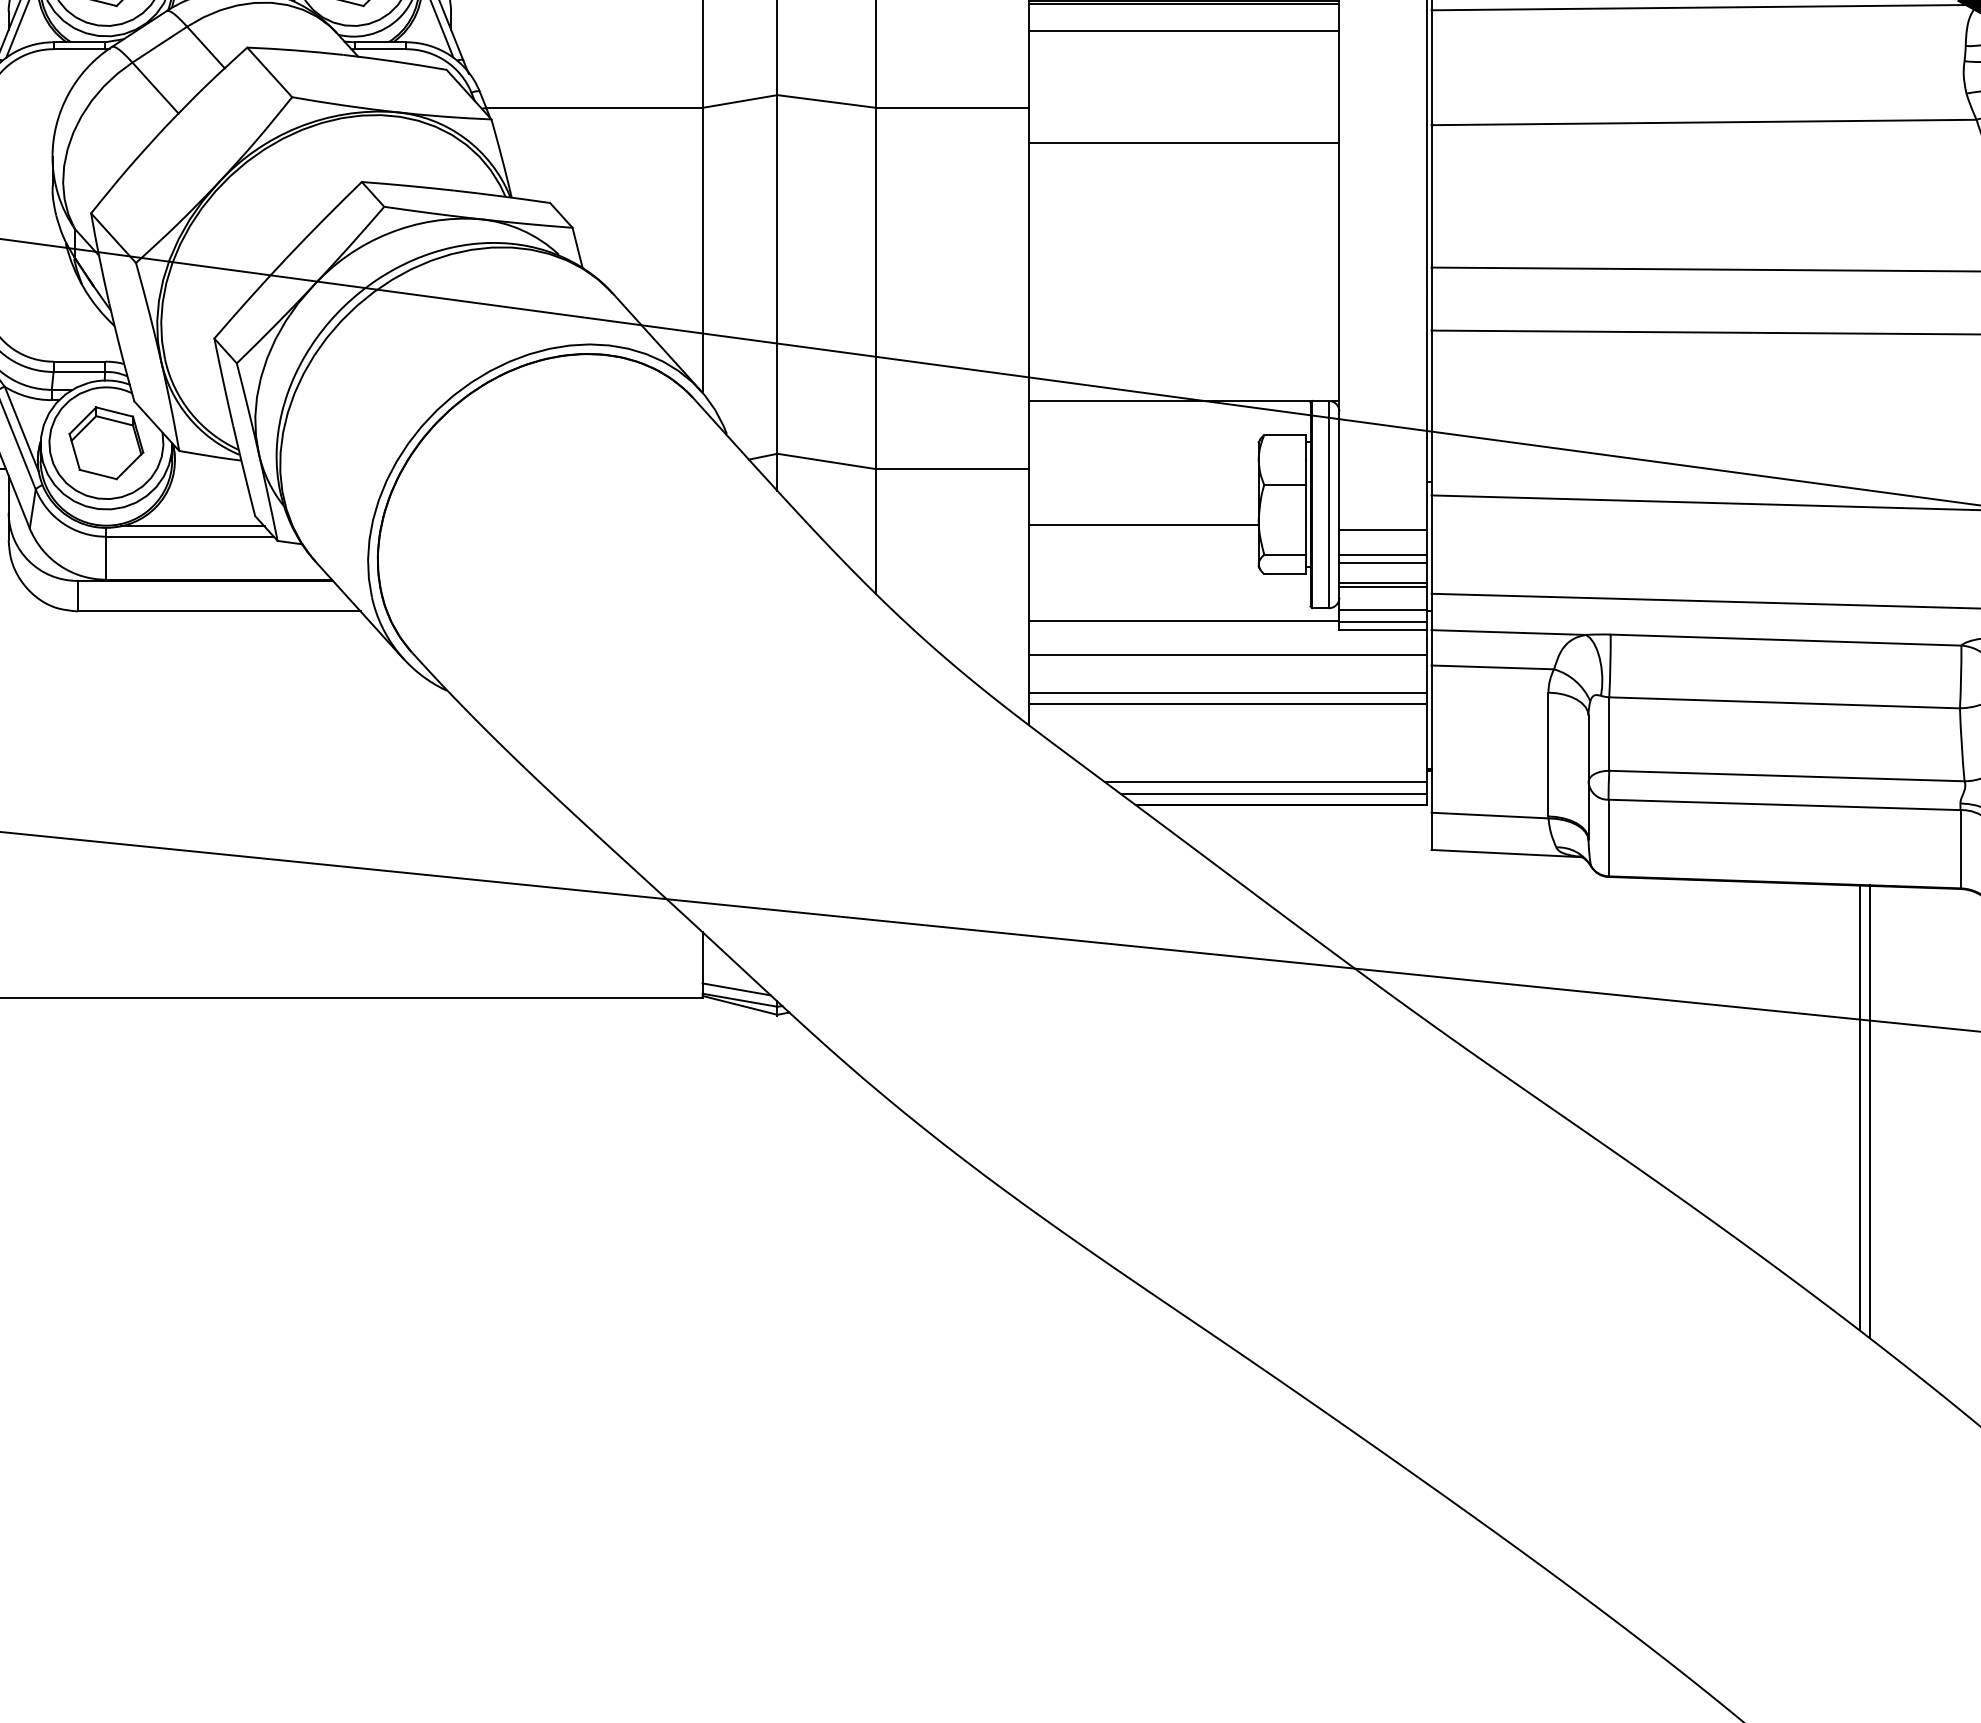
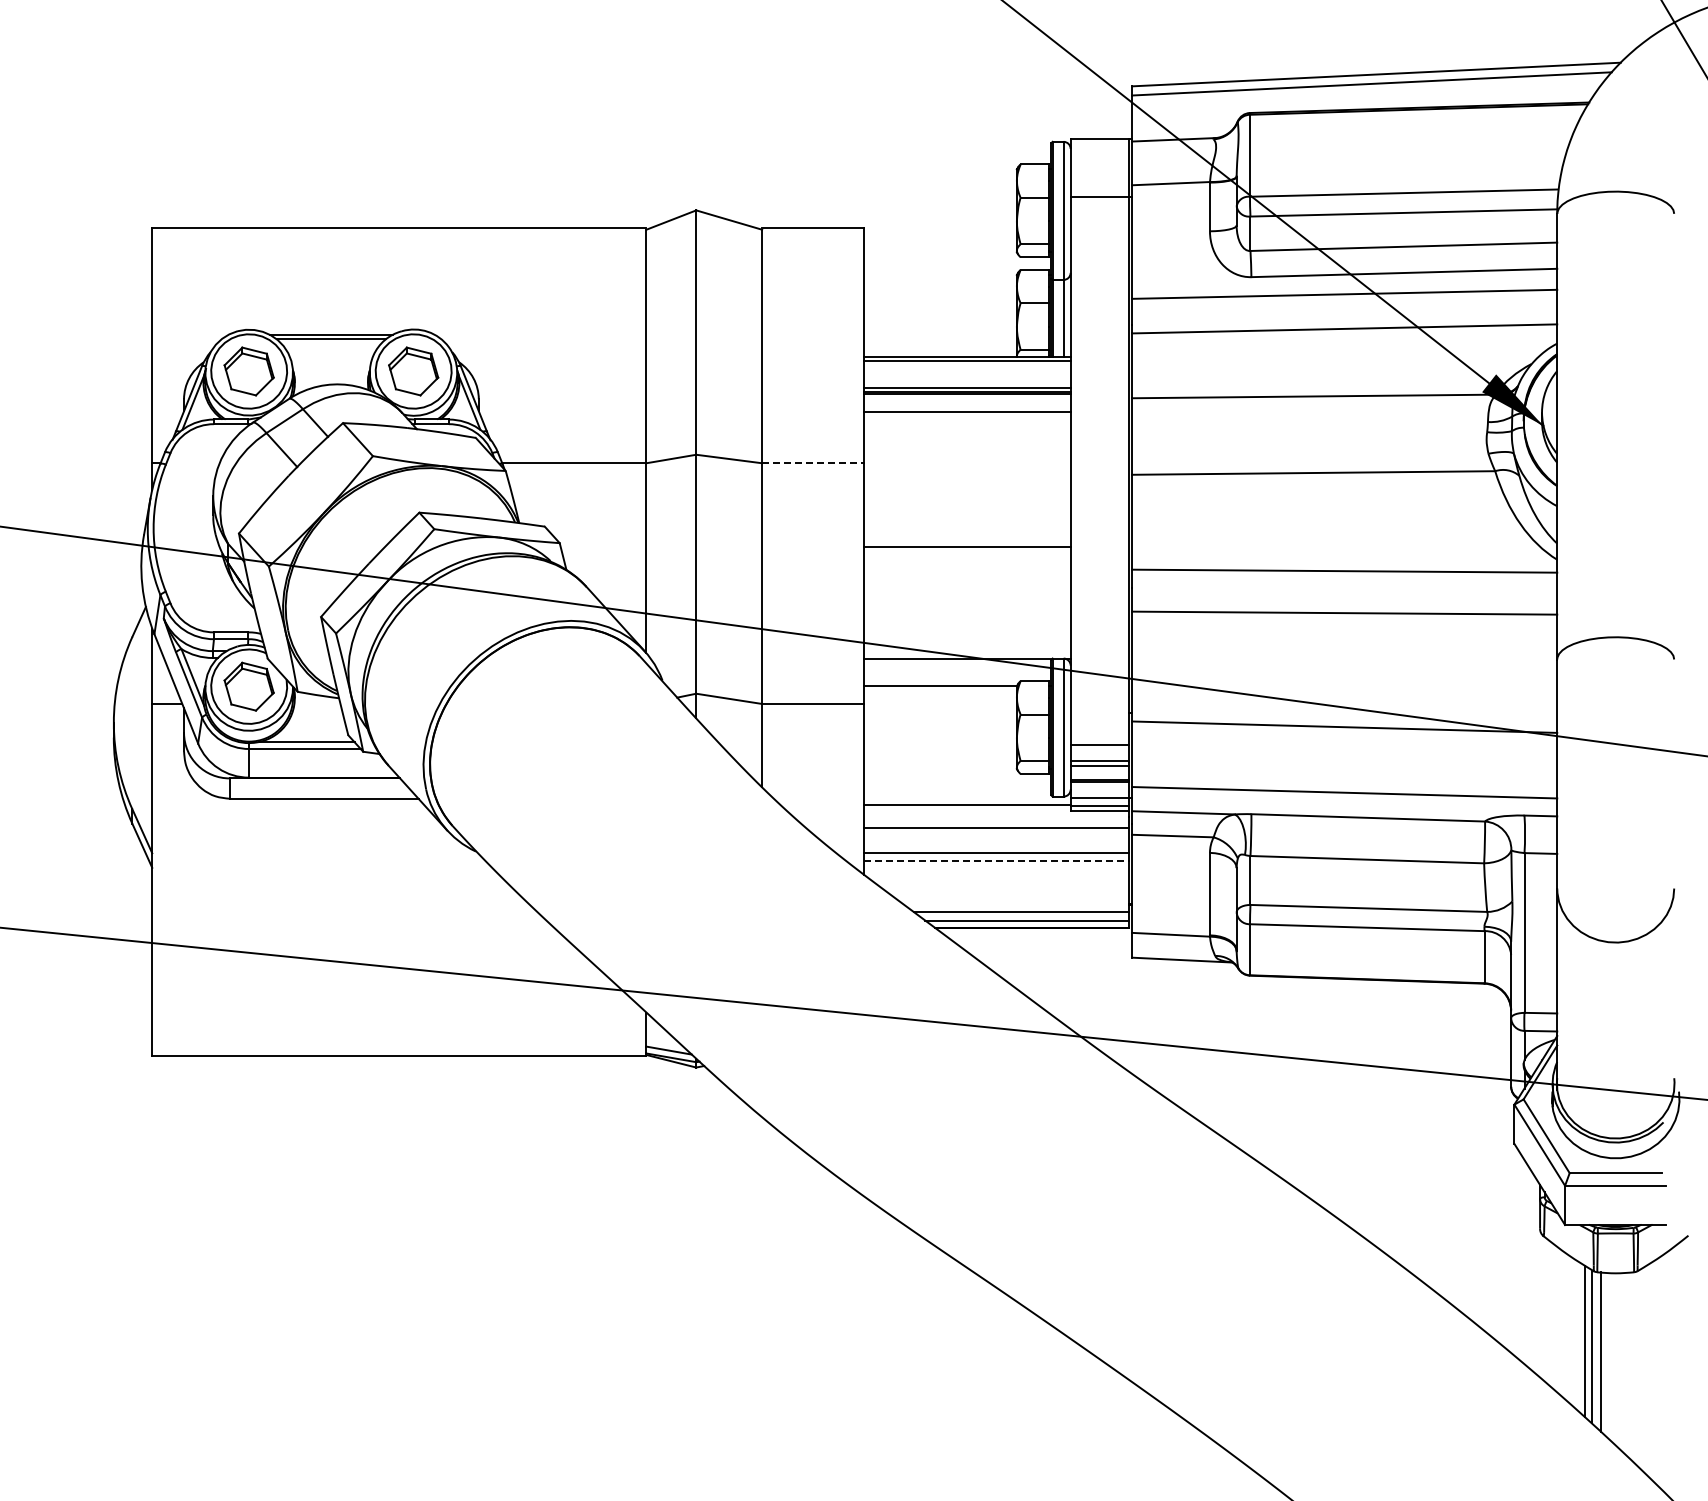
line: (951, 108) -> (812, 463), solid -> dashed
line: (1183, 142) -> (966, 546), moved
line: (1142, 525) -> (939, 686), moved
line: (1228, 704) -> (996, 860), solid -> dashed
line: (1859, 1107) -> (1417, 1129), removed
line: (1870, 1110) -> (1424, 1131), removed

